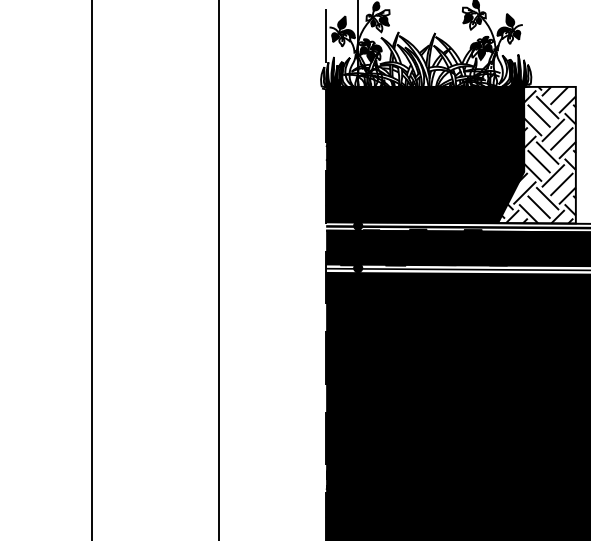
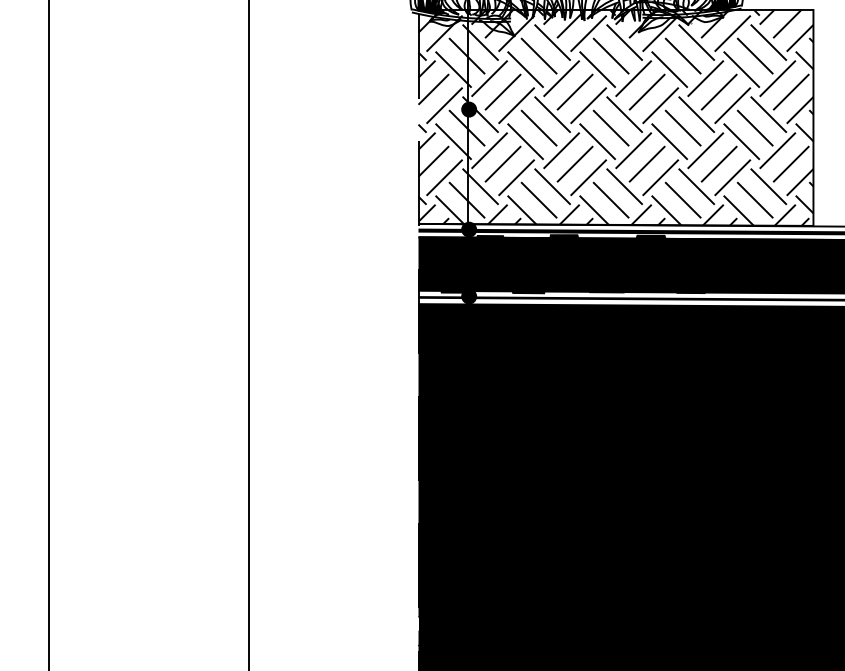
fill: (425, 154) -> (575, 116), removed

